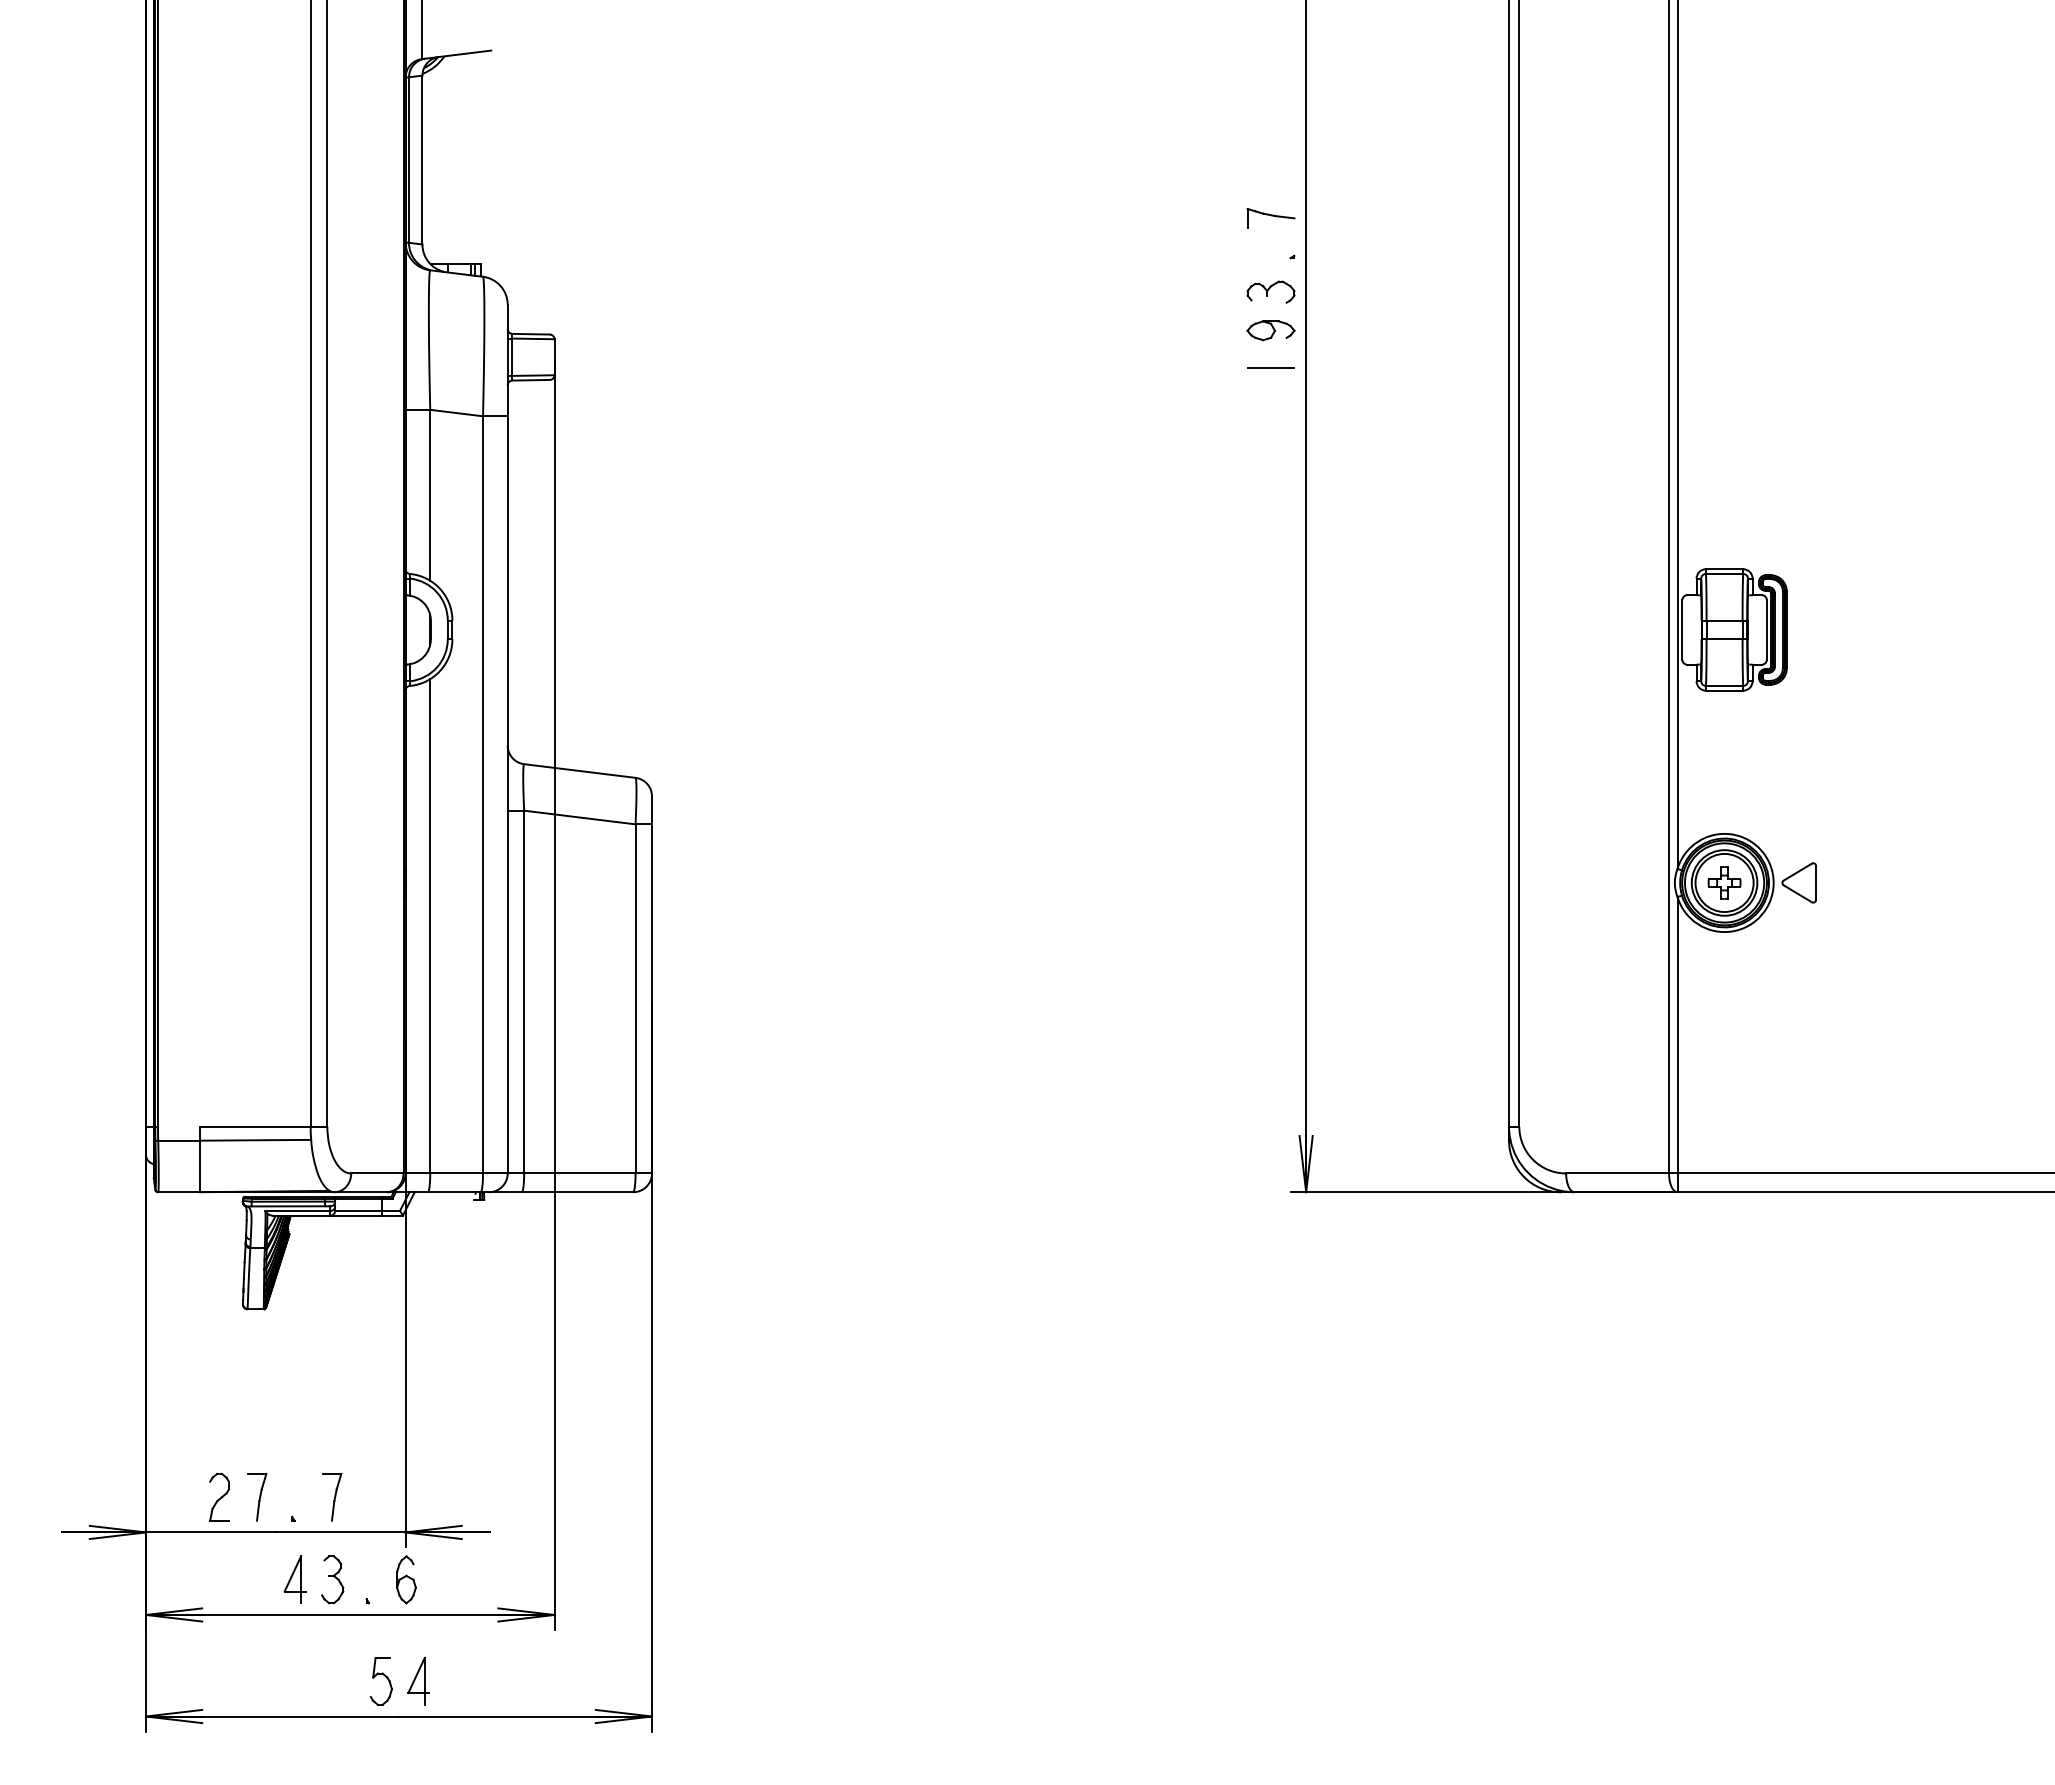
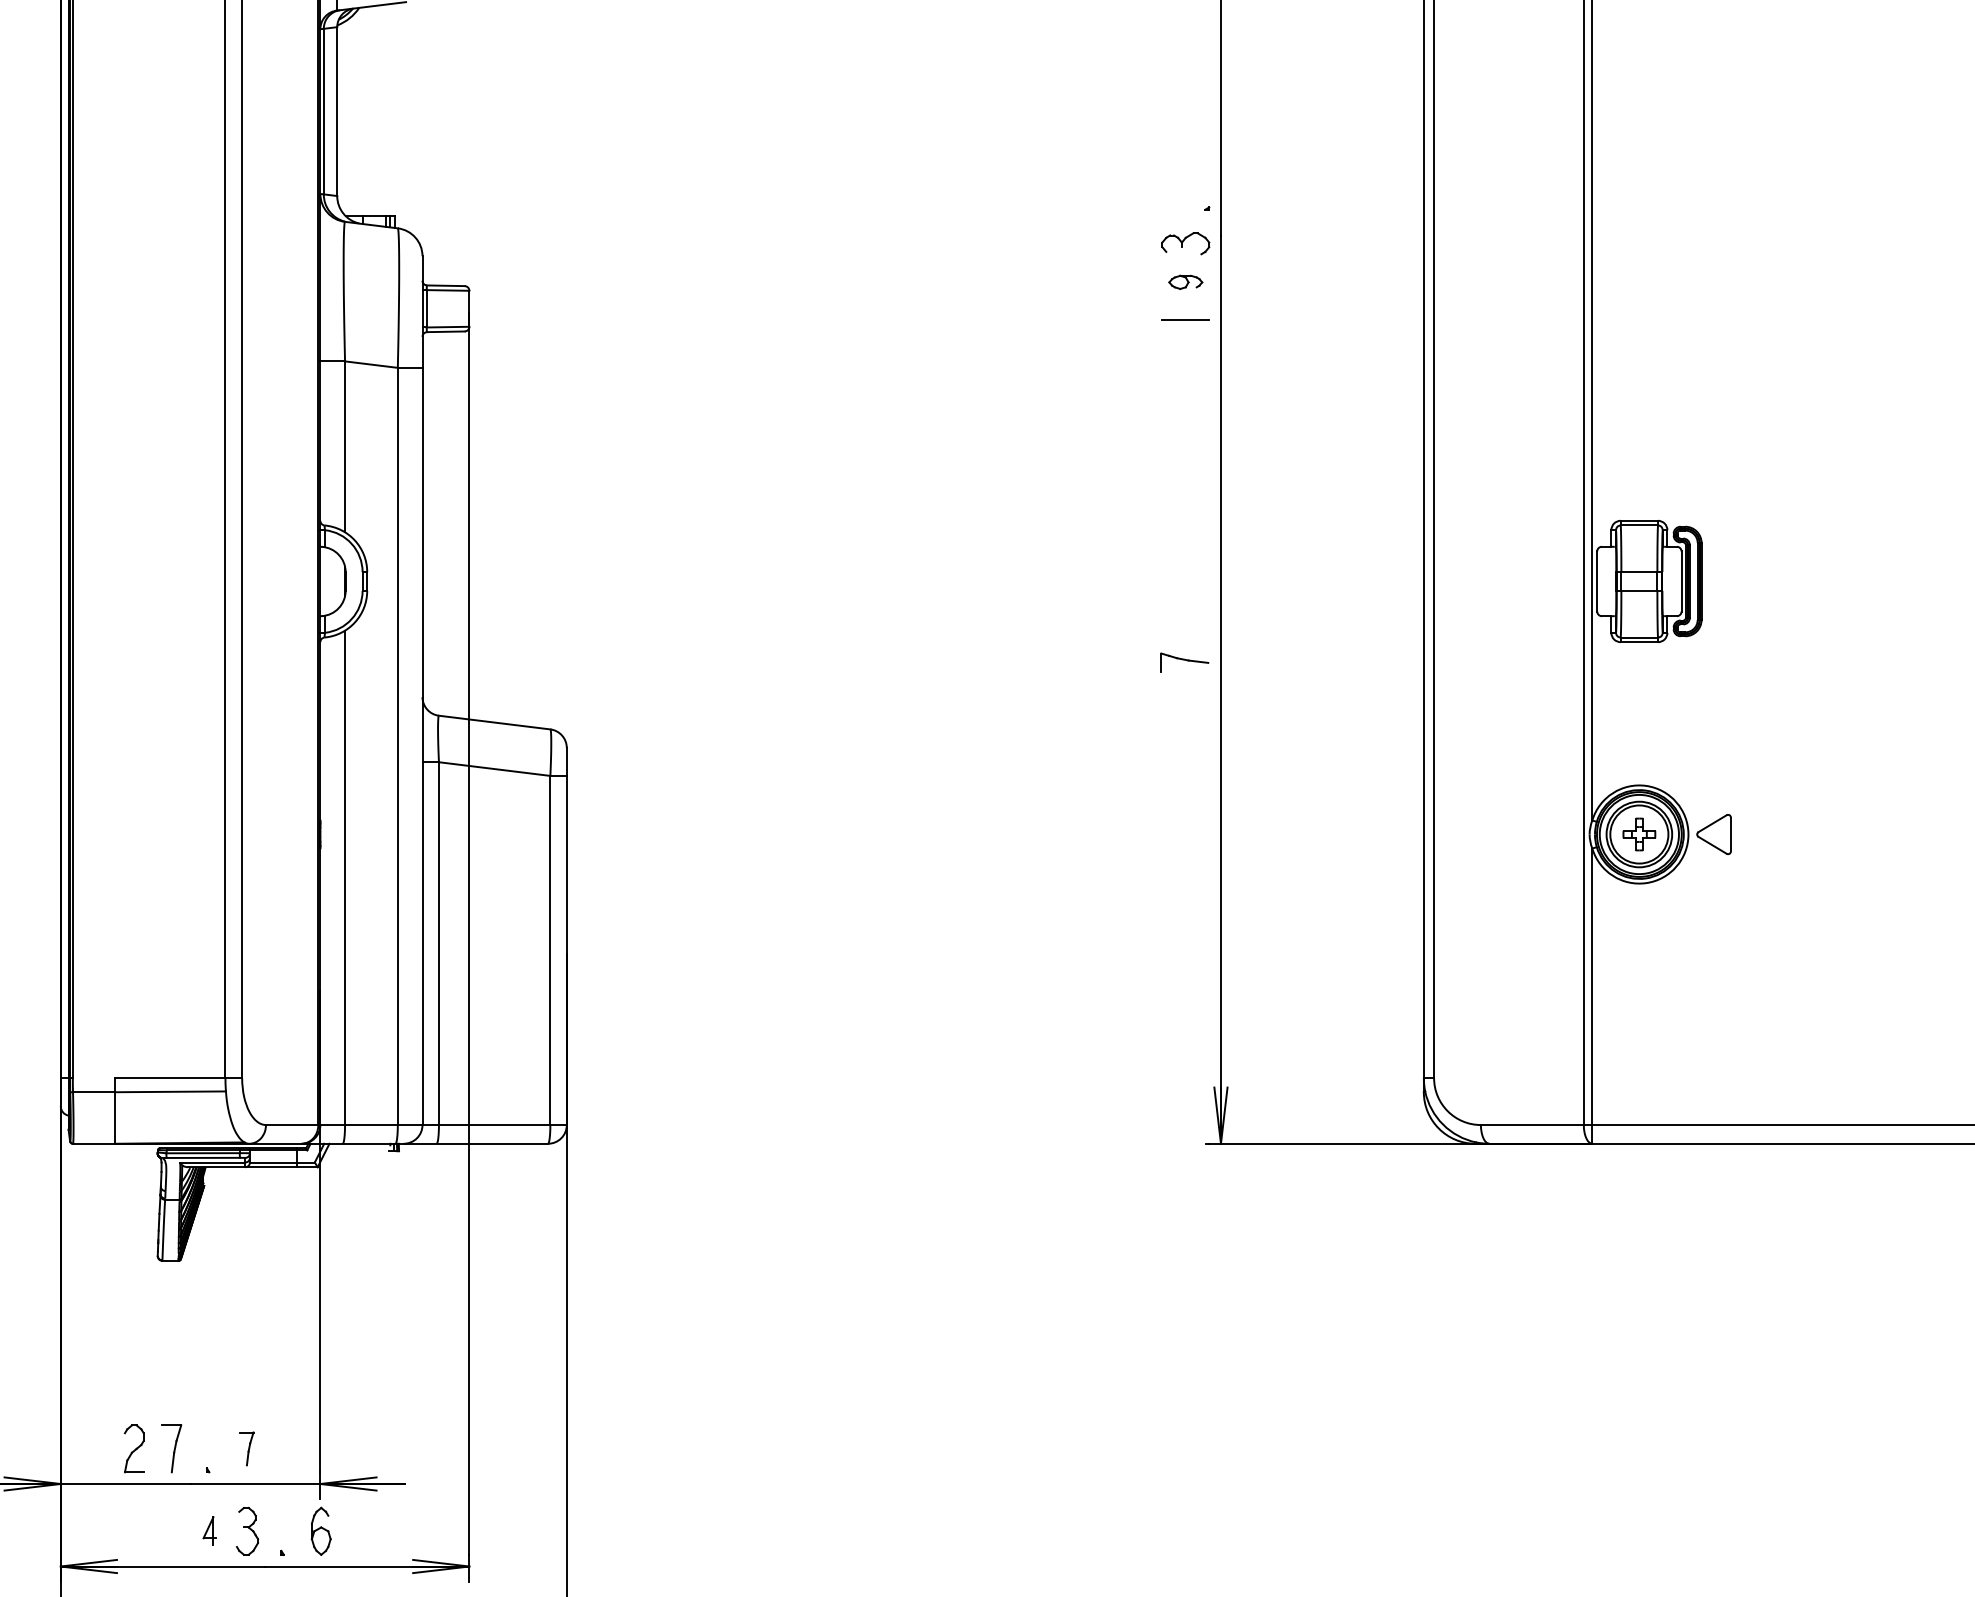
part: (1270, 218) -> (1184, 663), moved
part: (1270, 330) -> (1185, 282), size x0.7
part: (332, 1497) -> (247, 1449), size x0.7
part: (294, 1579) -> (209, 1531), size x0.6

